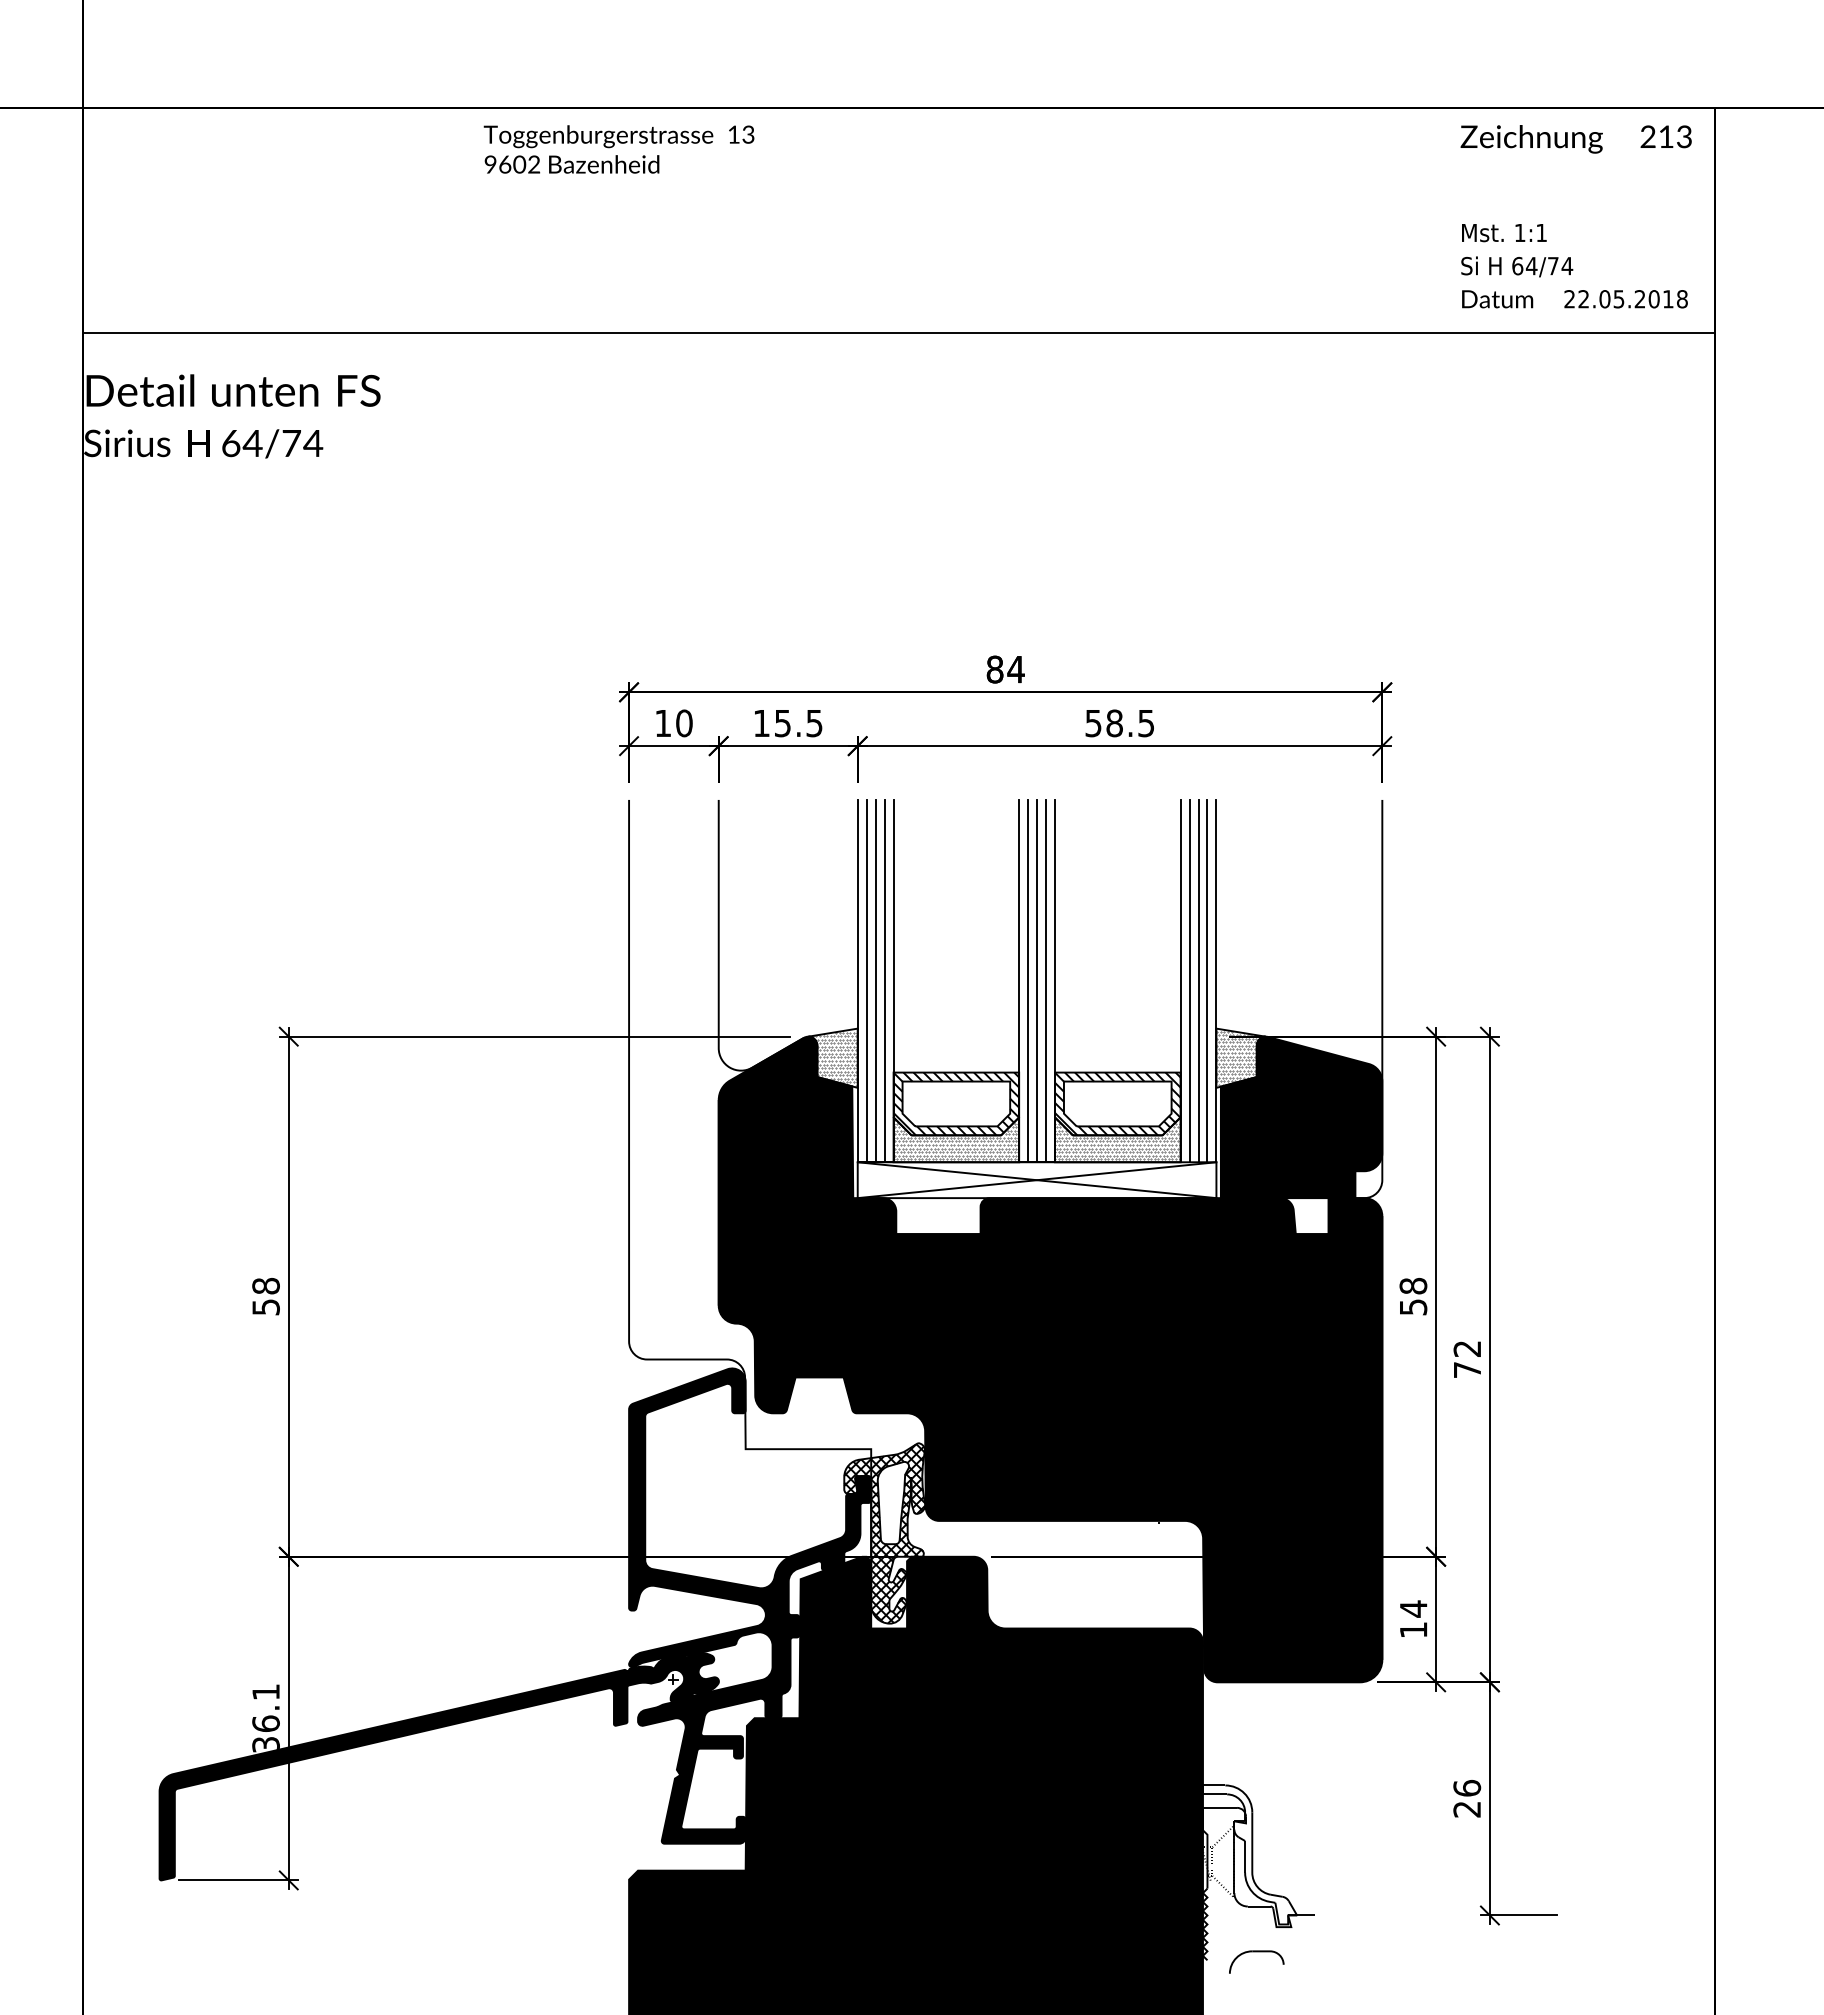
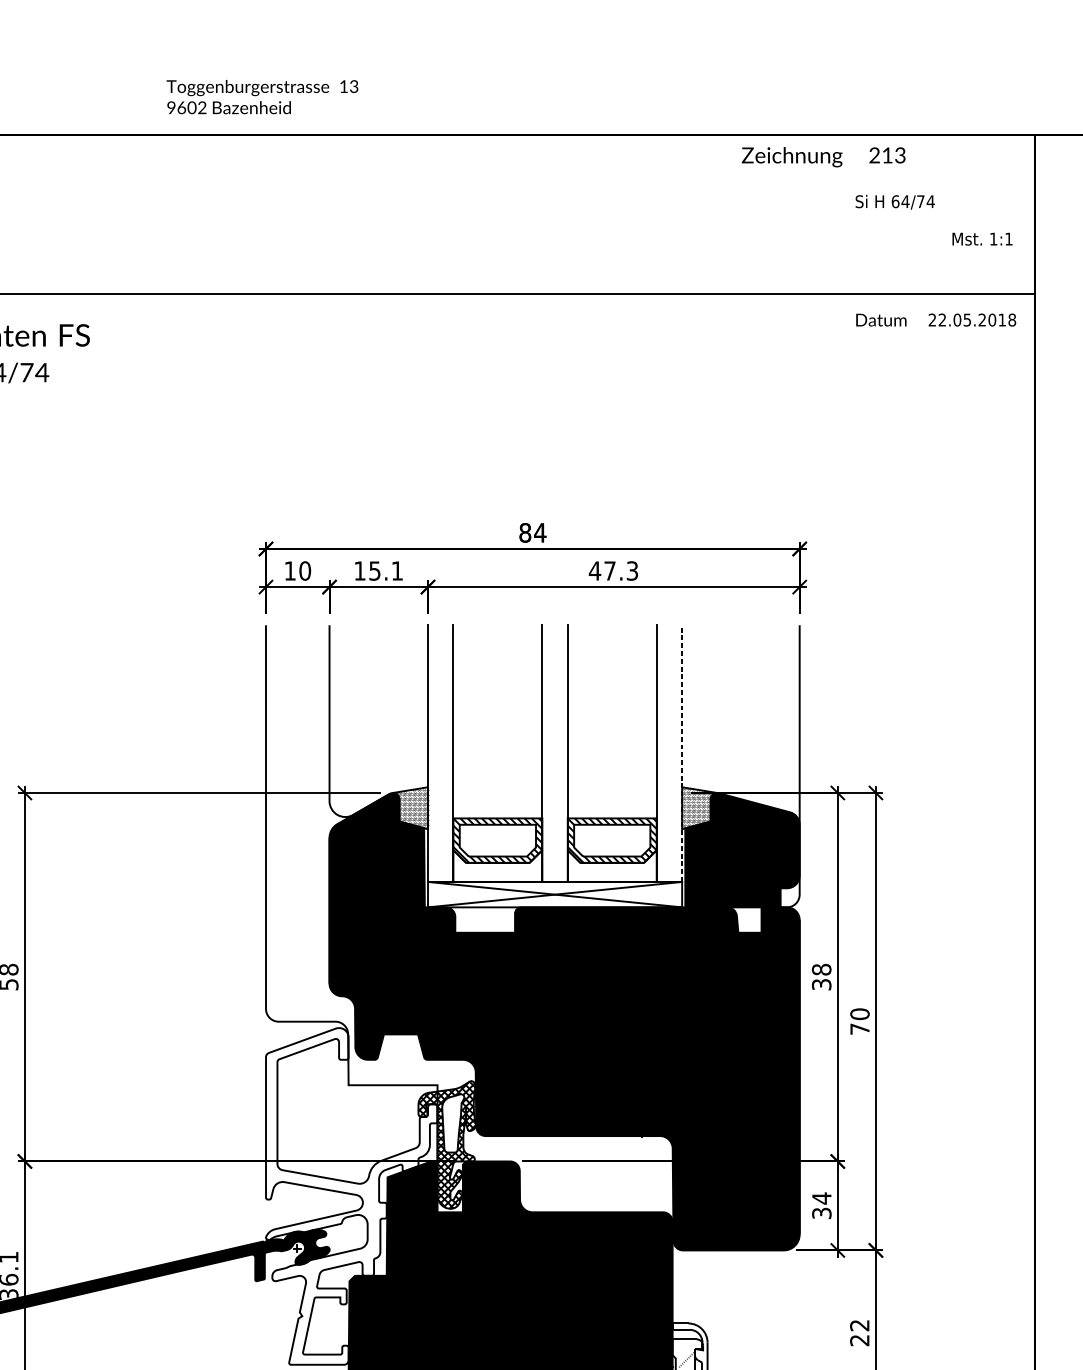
text: (1575, 139) -> (823, 157), moved
text: (618, 149) -> (262, 97), moved
text: (1504, 233) -> (982, 239), moved
text: (1517, 266) -> (895, 201), moved
text: (1574, 299) -> (935, 320), moved
text: (814, 723) -> (397, 571), 15.5 -> 15.1
text: (1119, 723) -> (613, 571), 58.5 -> 47.3
line: (866, 980) -> (434, 753), removed
line: (875, 980) -> (440, 753), removed
line: (884, 980) -> (446, 753), removed
line: (1028, 980) -> (548, 753), removed
line: (1037, 980) -> (555, 753), removed
line: (1046, 980) -> (561, 753), removed
line: (1189, 980) -> (663, 753), removed
line: (1198, 980) -> (669, 753), removed
line: (1207, 980) -> (675, 753), removed
line: (1216, 980) -> (682, 753), solid -> dashed
hatch: (955, 1139) -> (497, 865), removed
hatch: (1117, 1139) -> (612, 865), removed
text: (1412, 1306) -> (821, 984), 58 -> 38
text: (1467, 1348) -> (860, 1013), 72 -> 70
fill: (750, 1605) -> (352, 1195), removed
text: (1413, 1630) -> (821, 1213), 14 -> 34
text: (1467, 1787) -> (860, 1324), 26 -> 22

